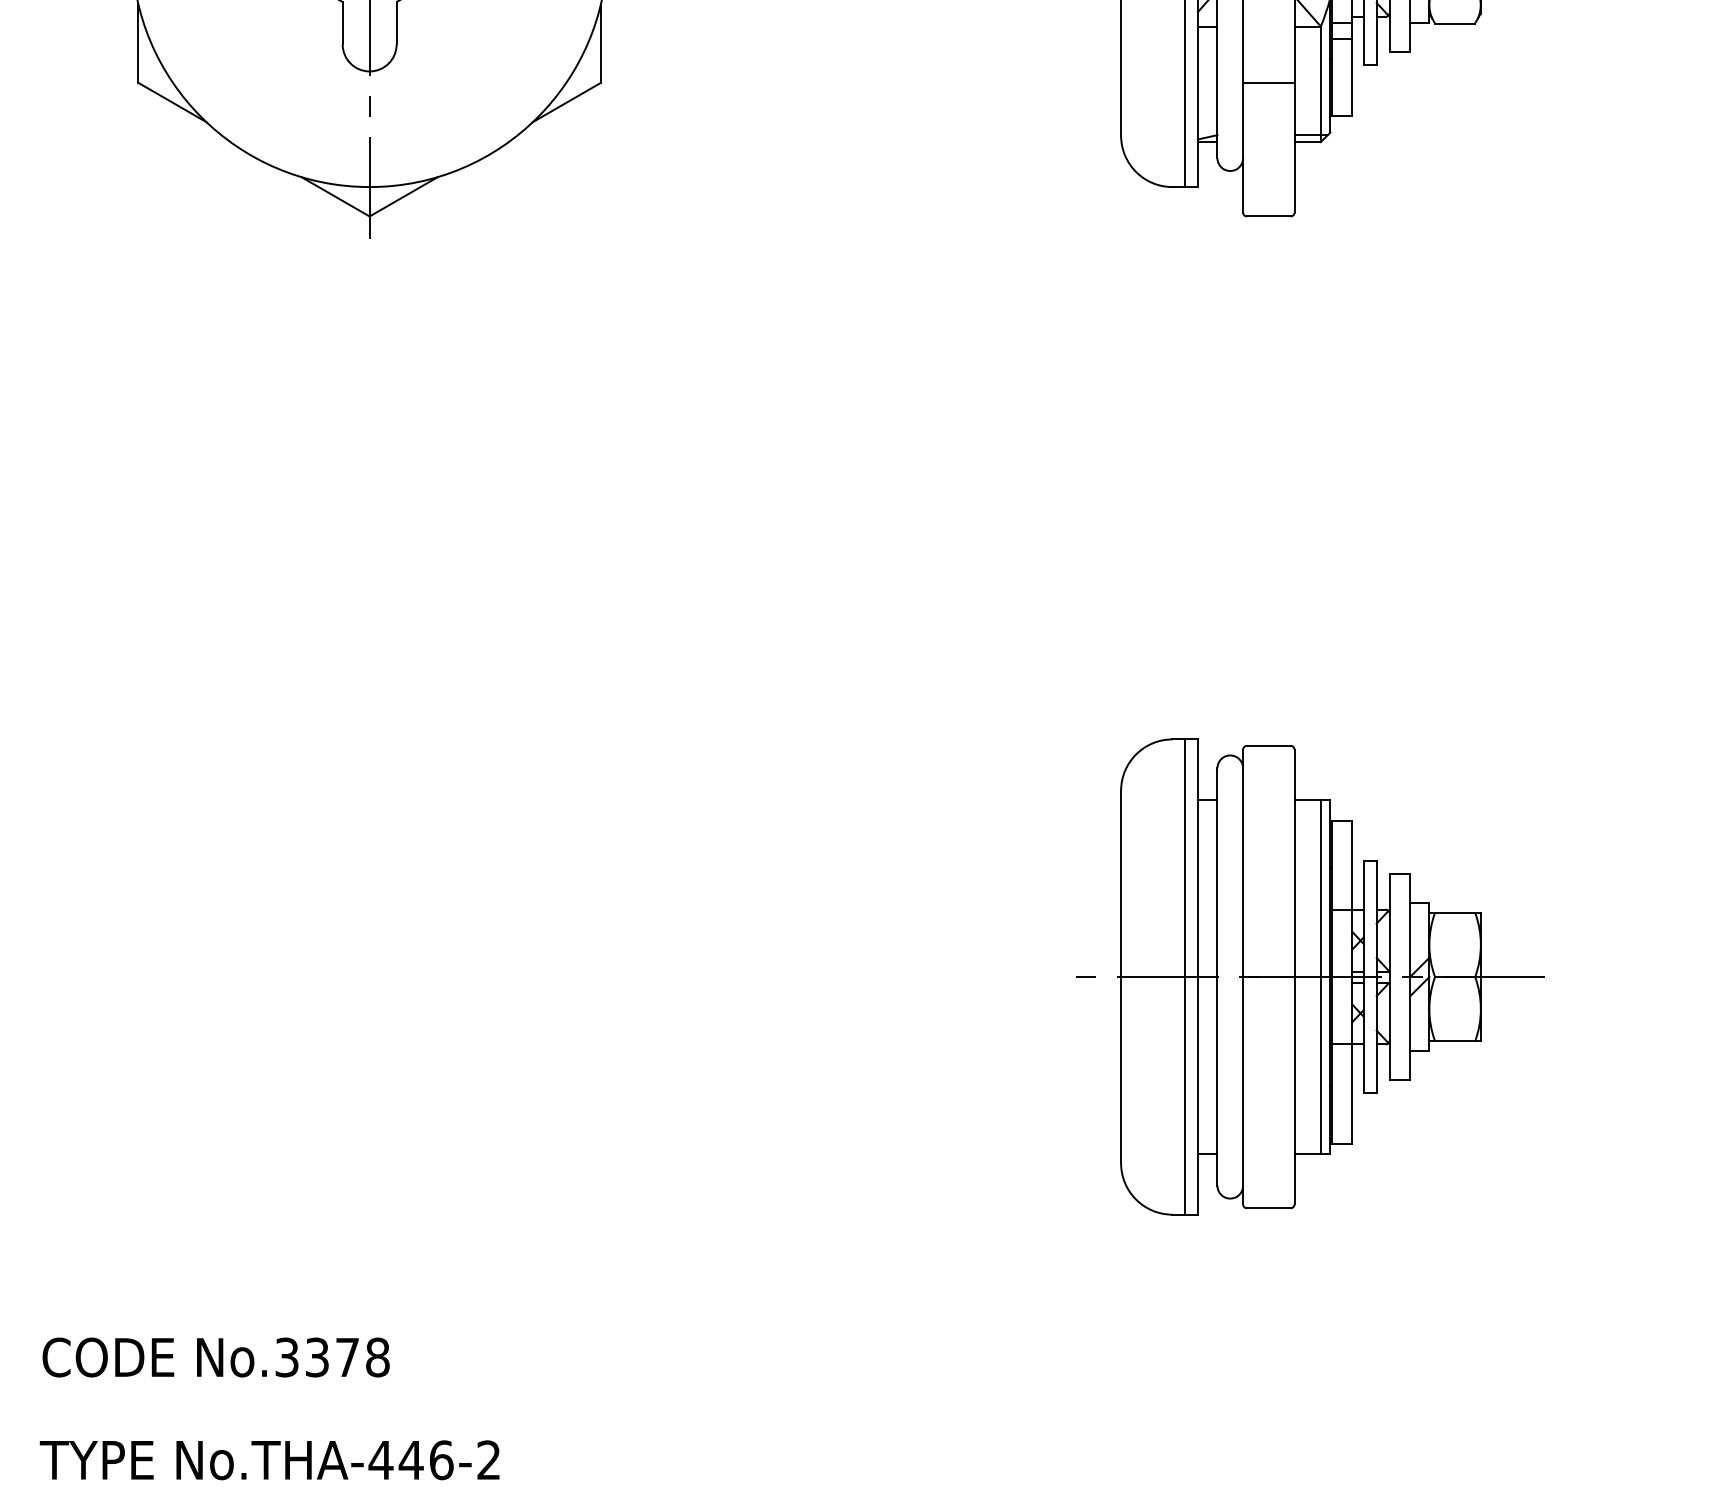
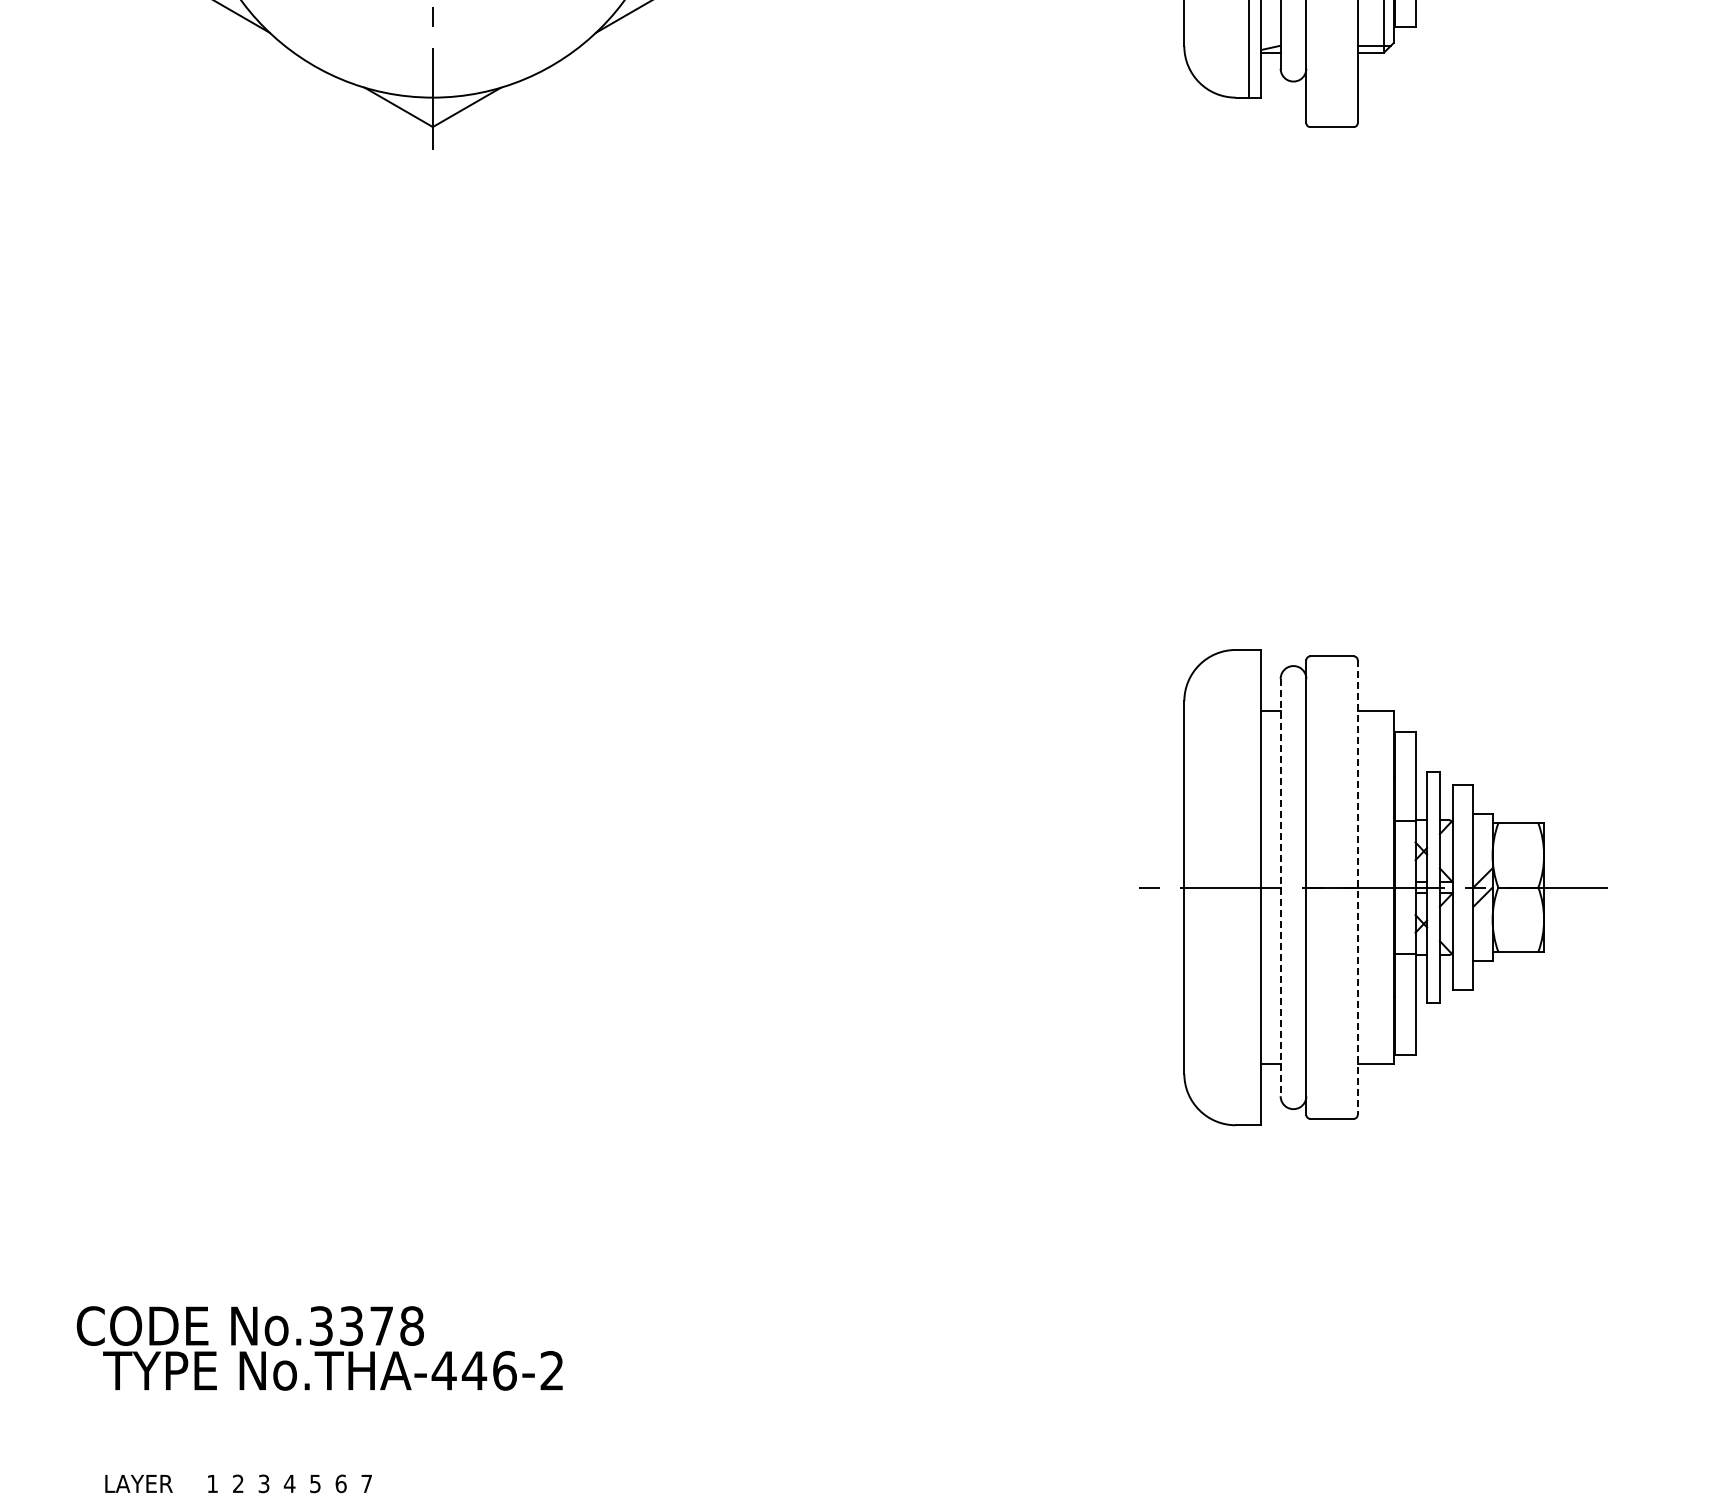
line: (1185, 976) -> (1248, 887), removed
line: (1217, 976) -> (1280, 887), solid -> dashed
line: (1321, 976) -> (1384, 887), removed
line: (1294, 977) -> (1357, 888), solid -> dashed
text: (215, 1356) -> (249, 1325), moved

